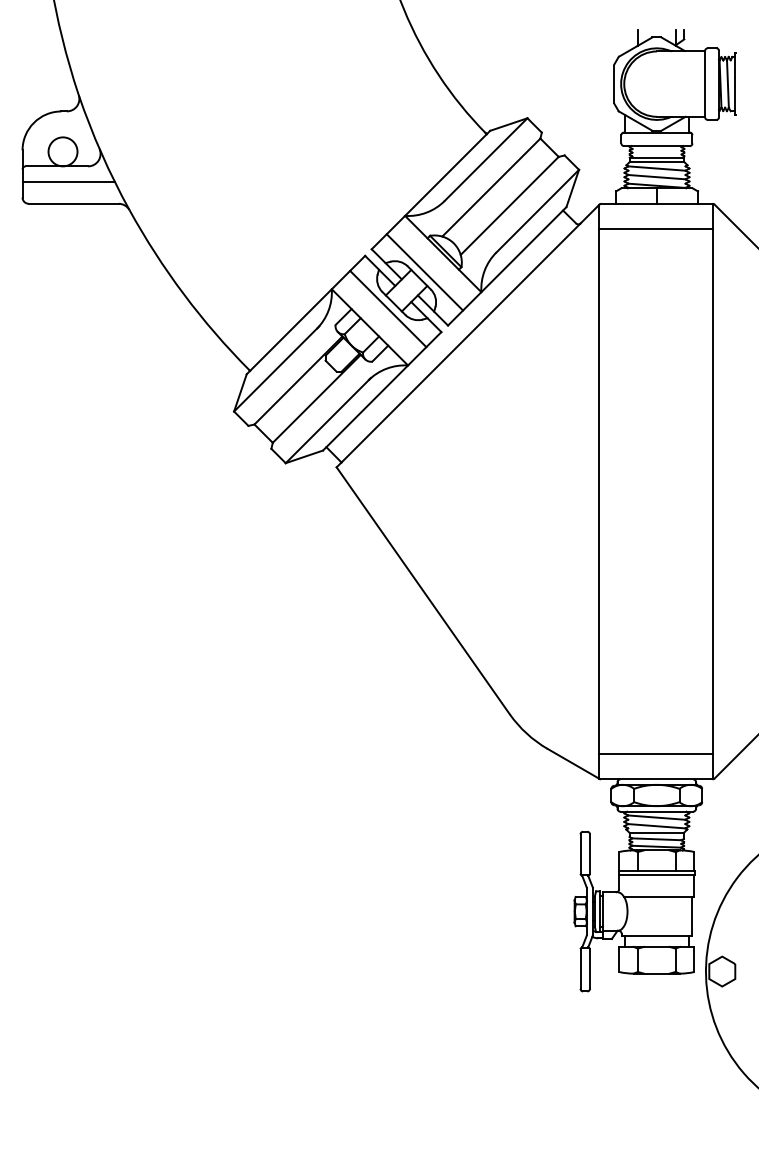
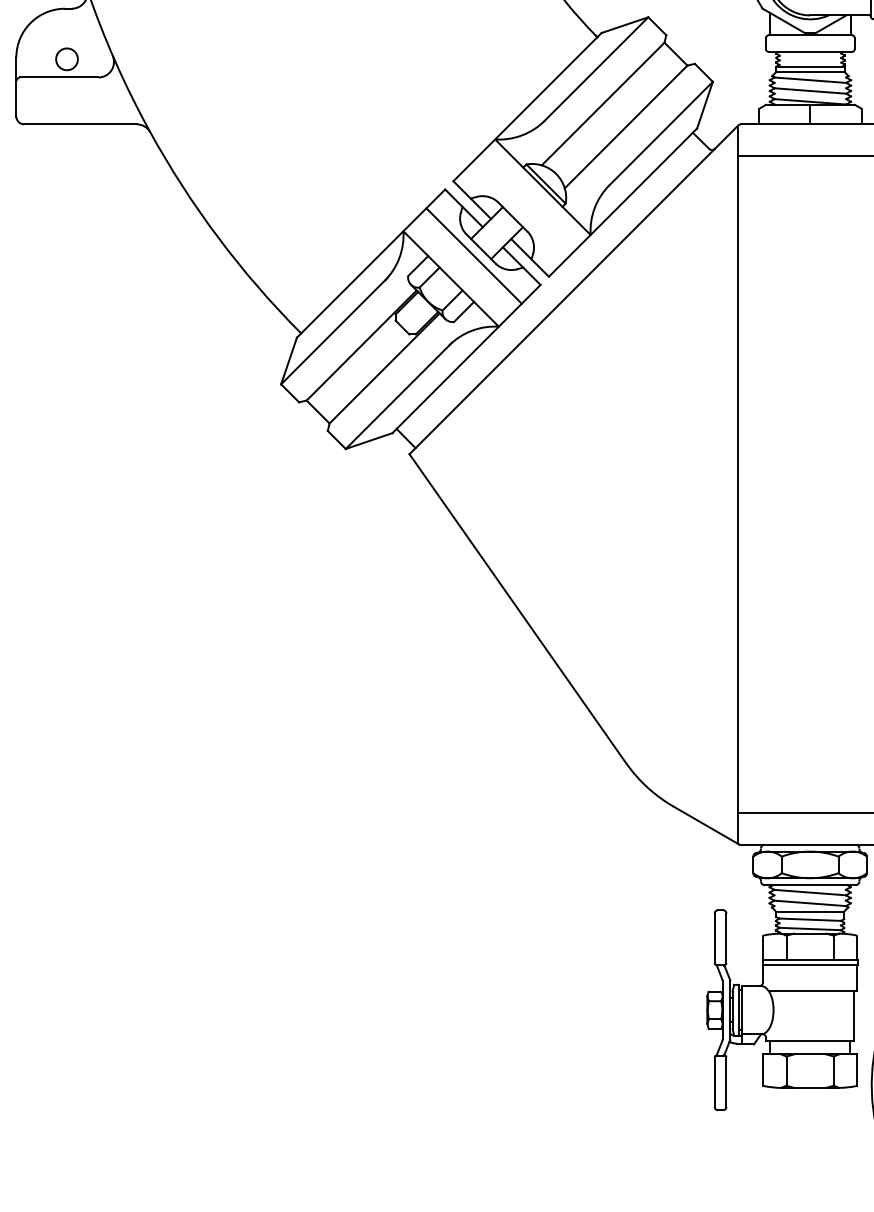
circle: (62, 151) -> (66, 58), size x0.6
line: (68, 182) -> (73, 97), removed
line: (424, 272) -> (519, 210), removed

